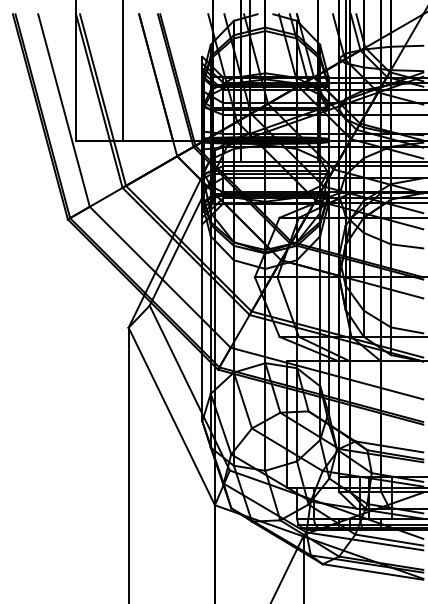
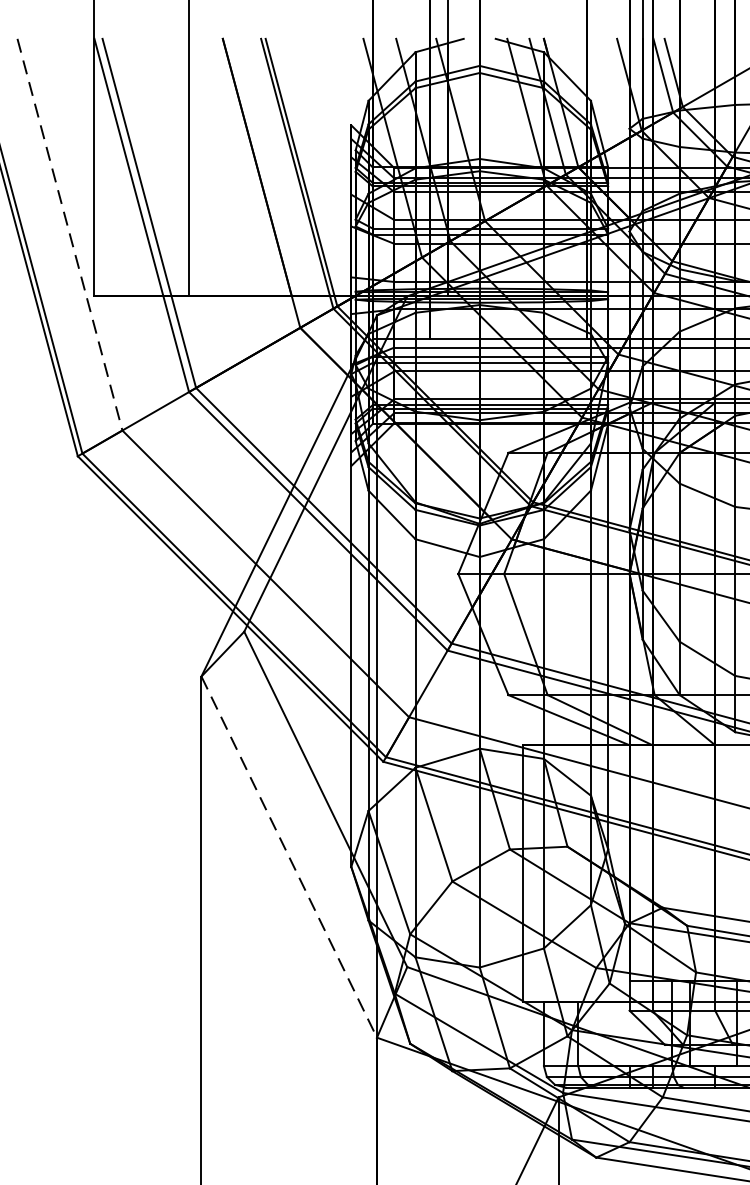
line: (64, 110) -> (70, 234), solid -> dashed
line: (171, 416) -> (288, 857), solid -> dashed

